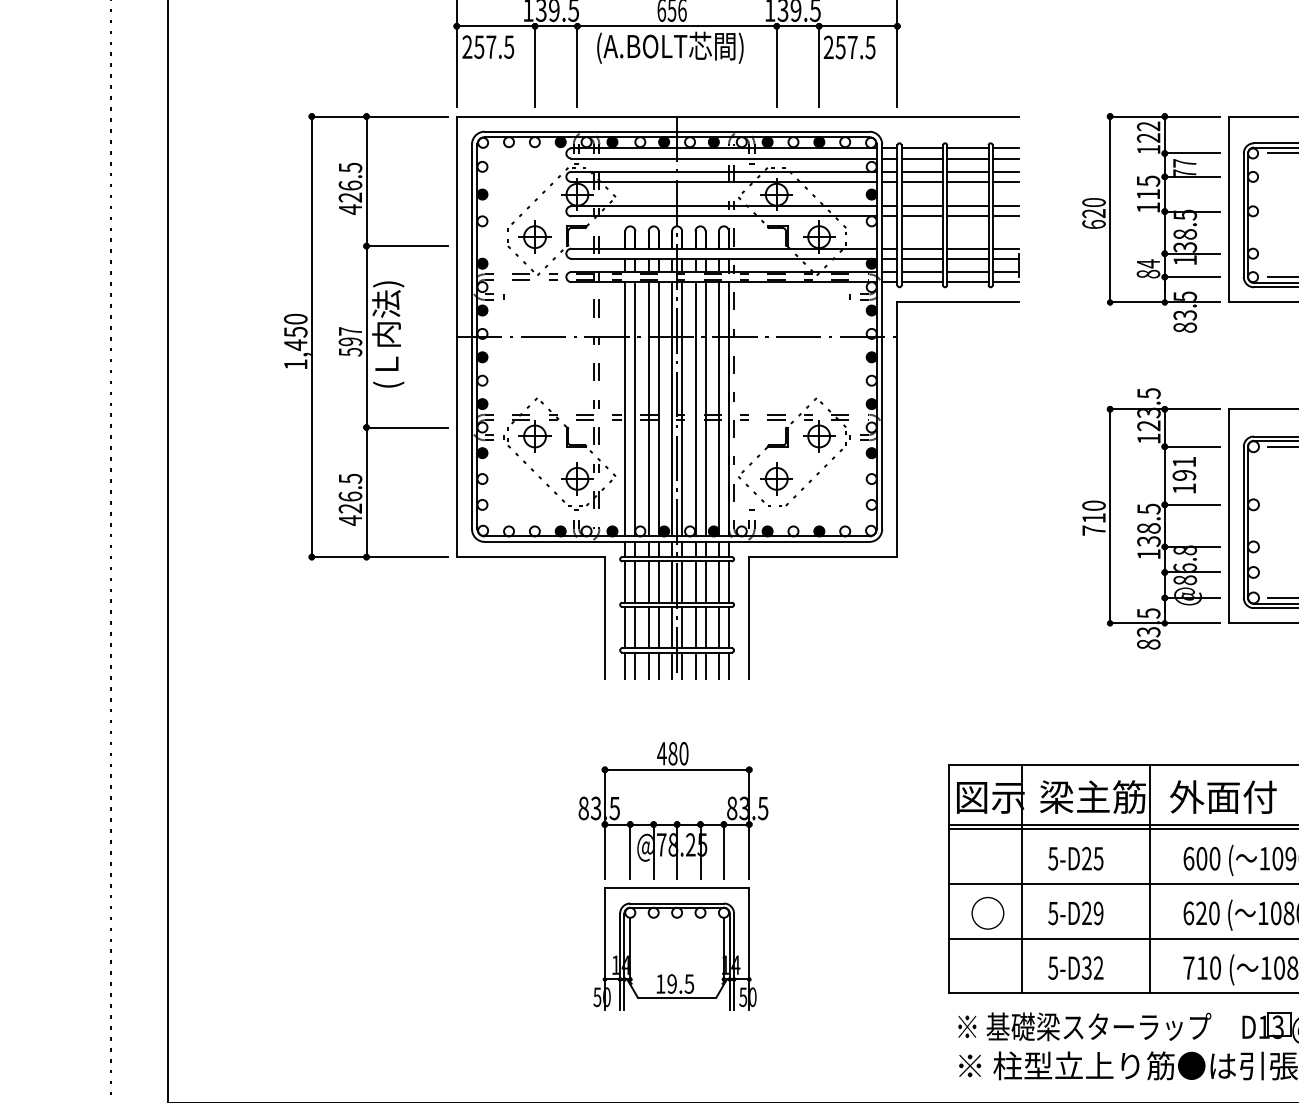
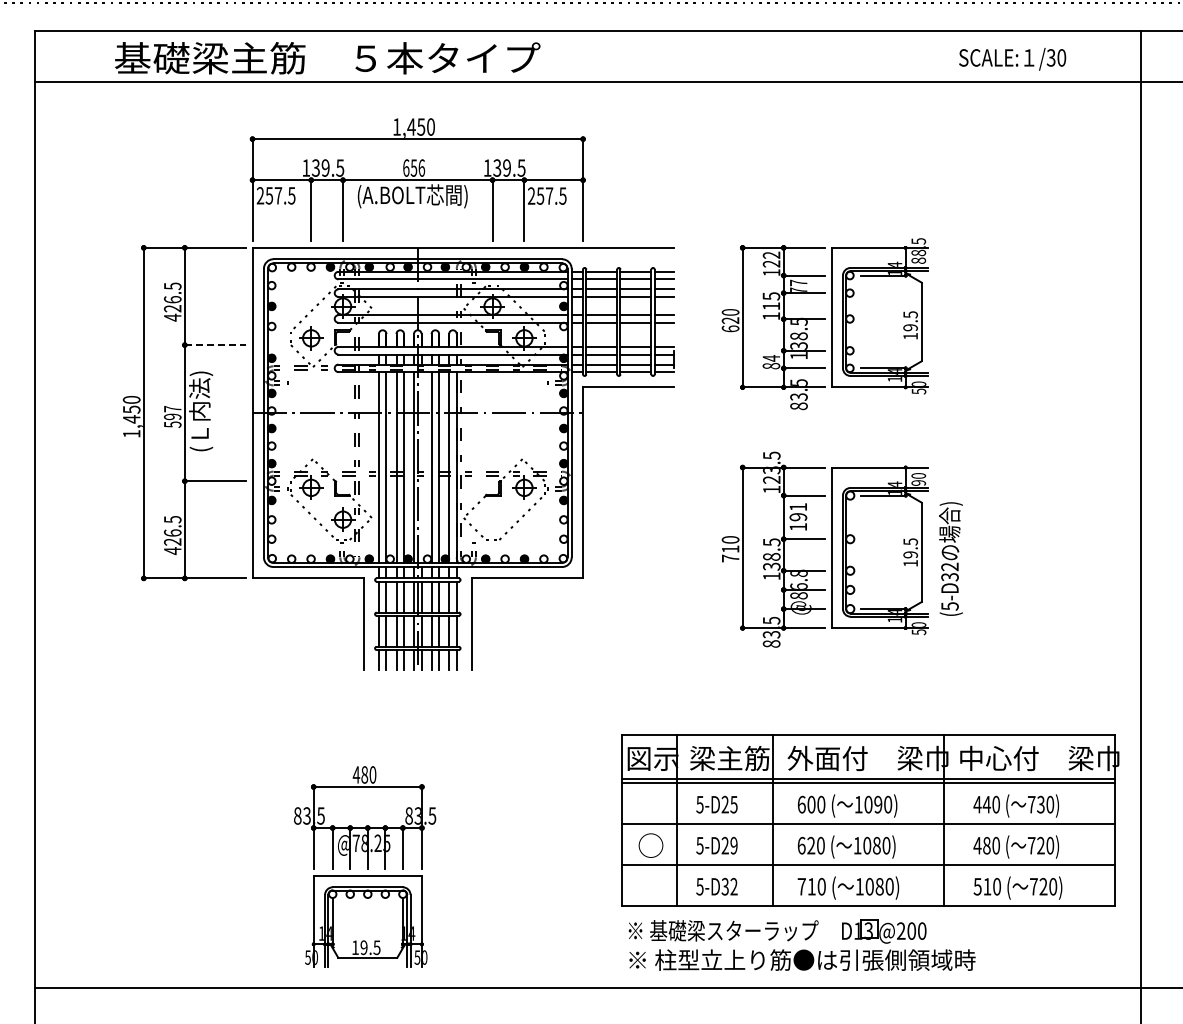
line: (407, 246) -> (215, 345), solid -> dashed
line: (682, 409) -> (421, 467), removed
part: (776, 478) -> (492, 519), removed
part: (674, 875) -> (365, 866), moved

